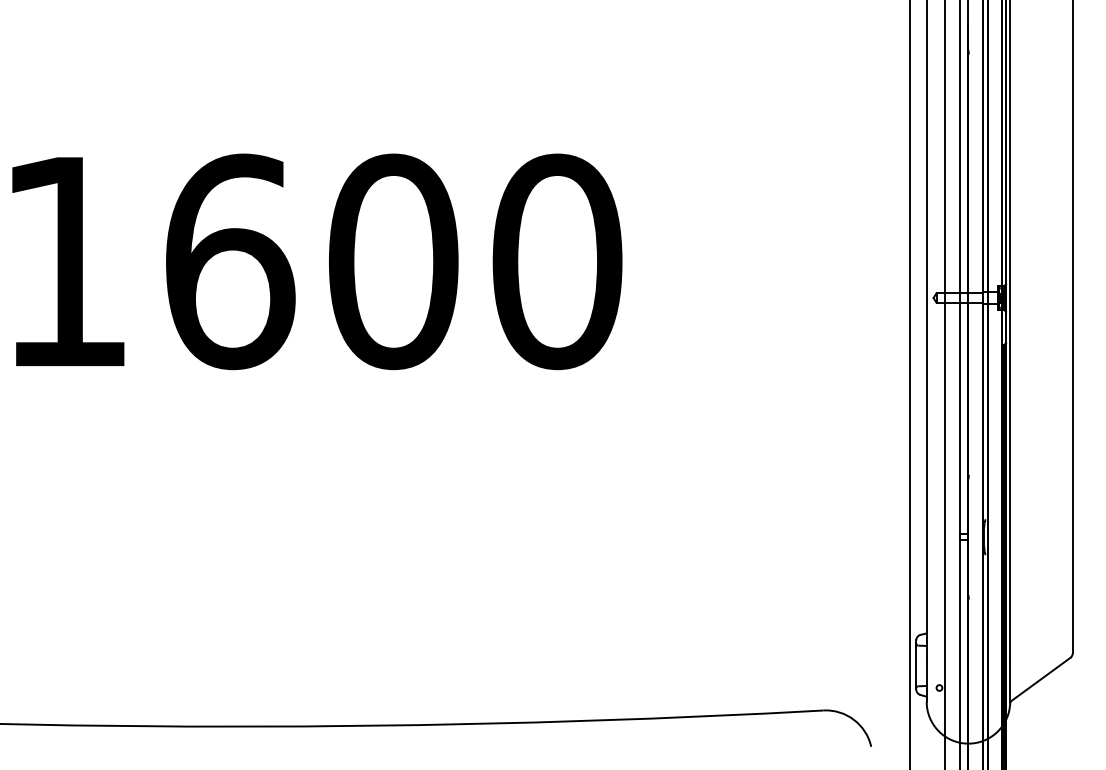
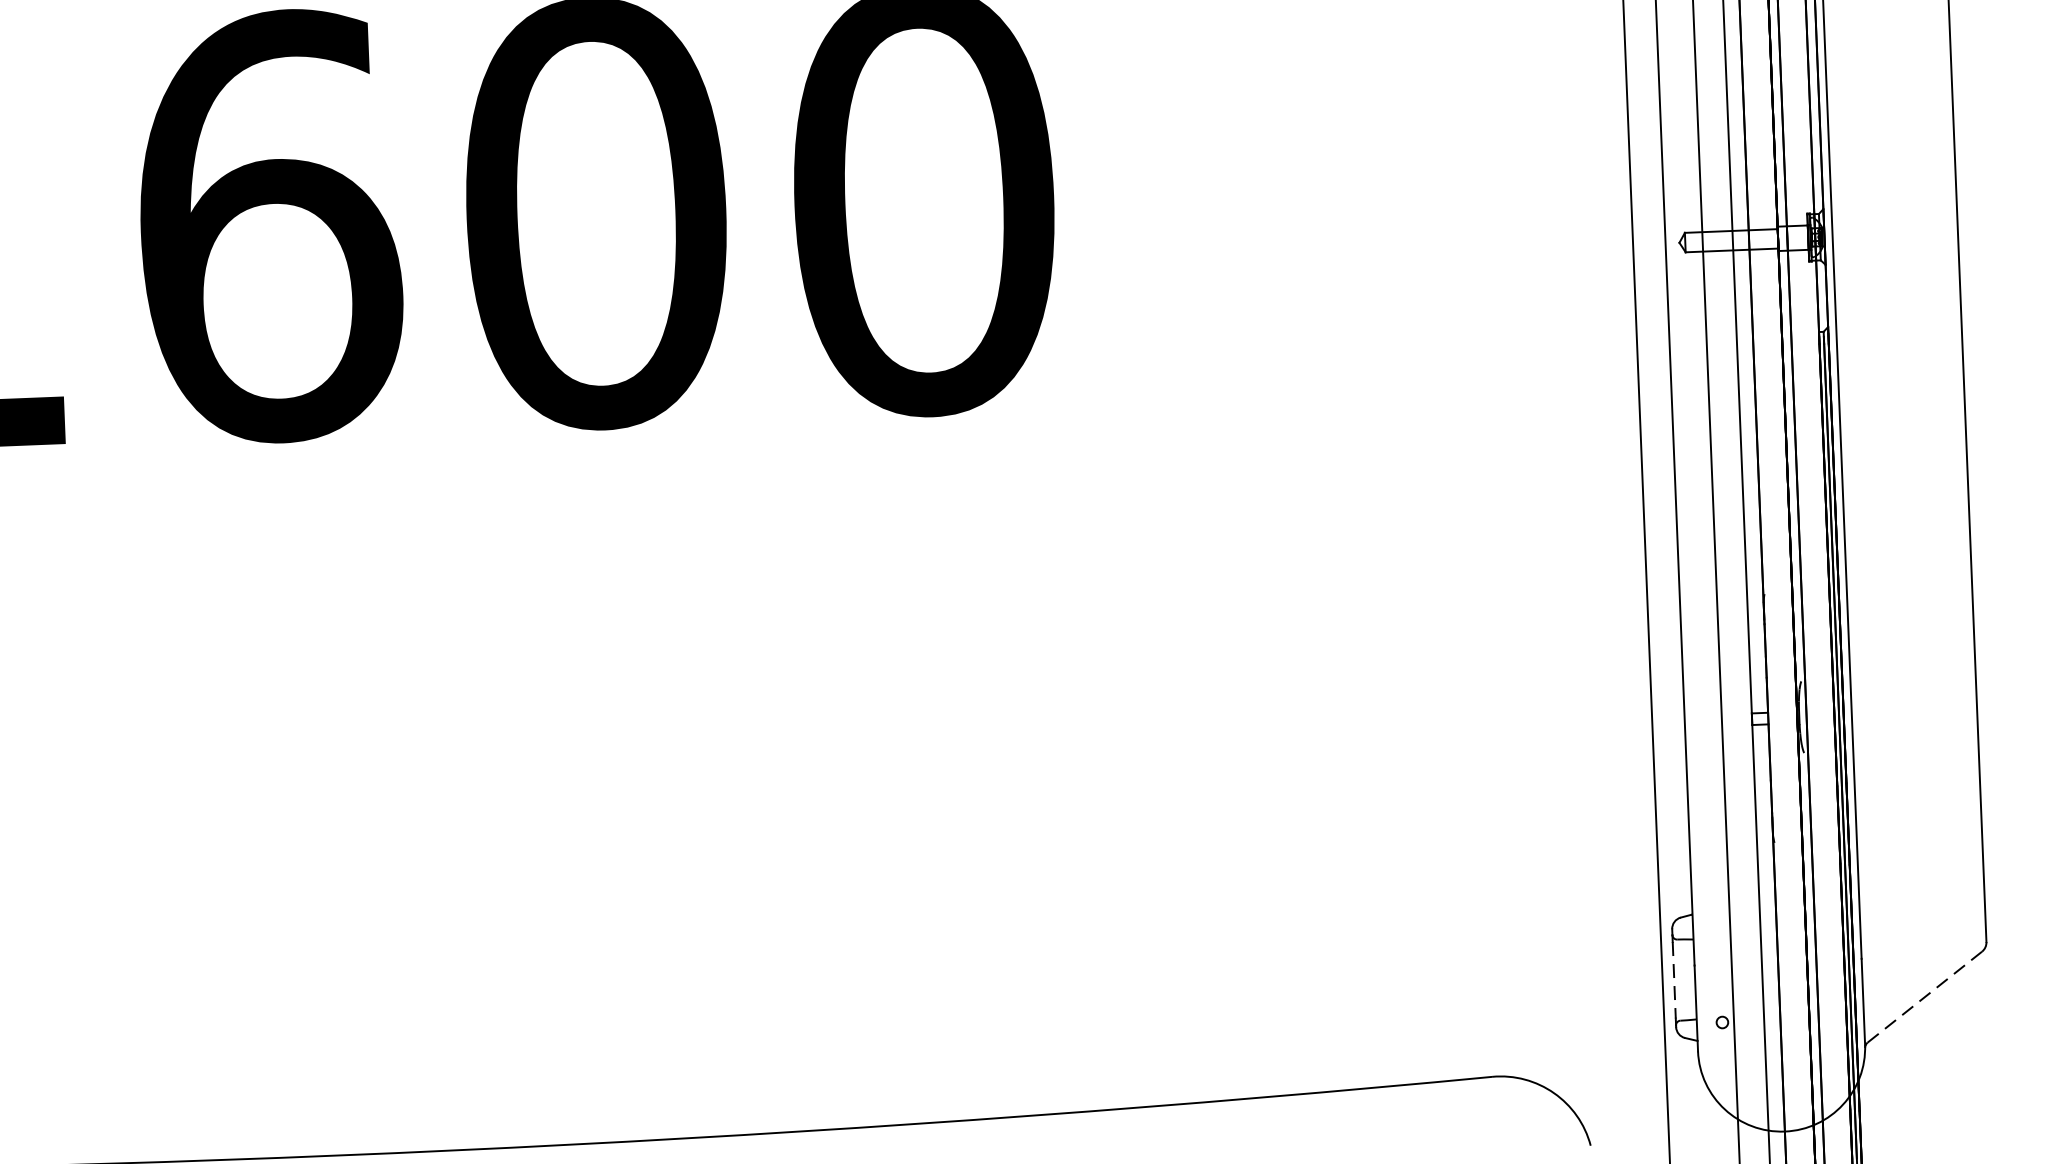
line: (916, 666) -> (1674, 981), solid -> dashed
line: (1041, 679) -> (1925, 997), solid -> dashed

